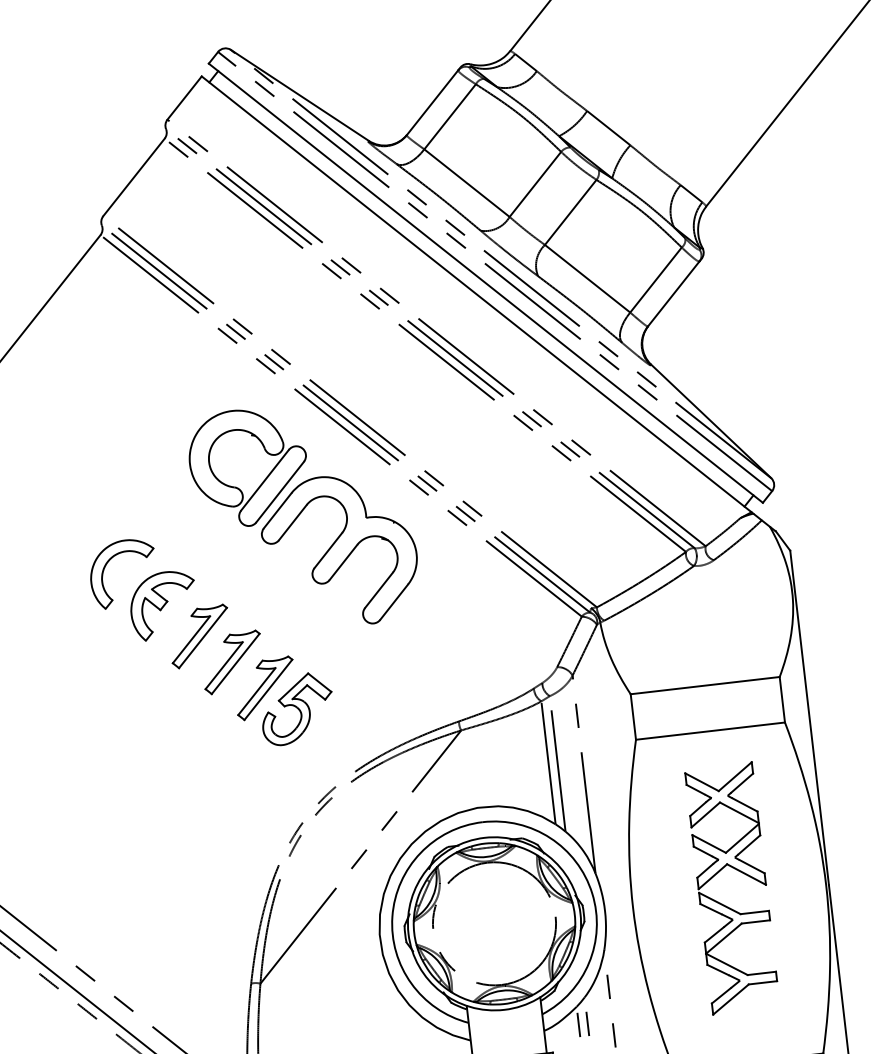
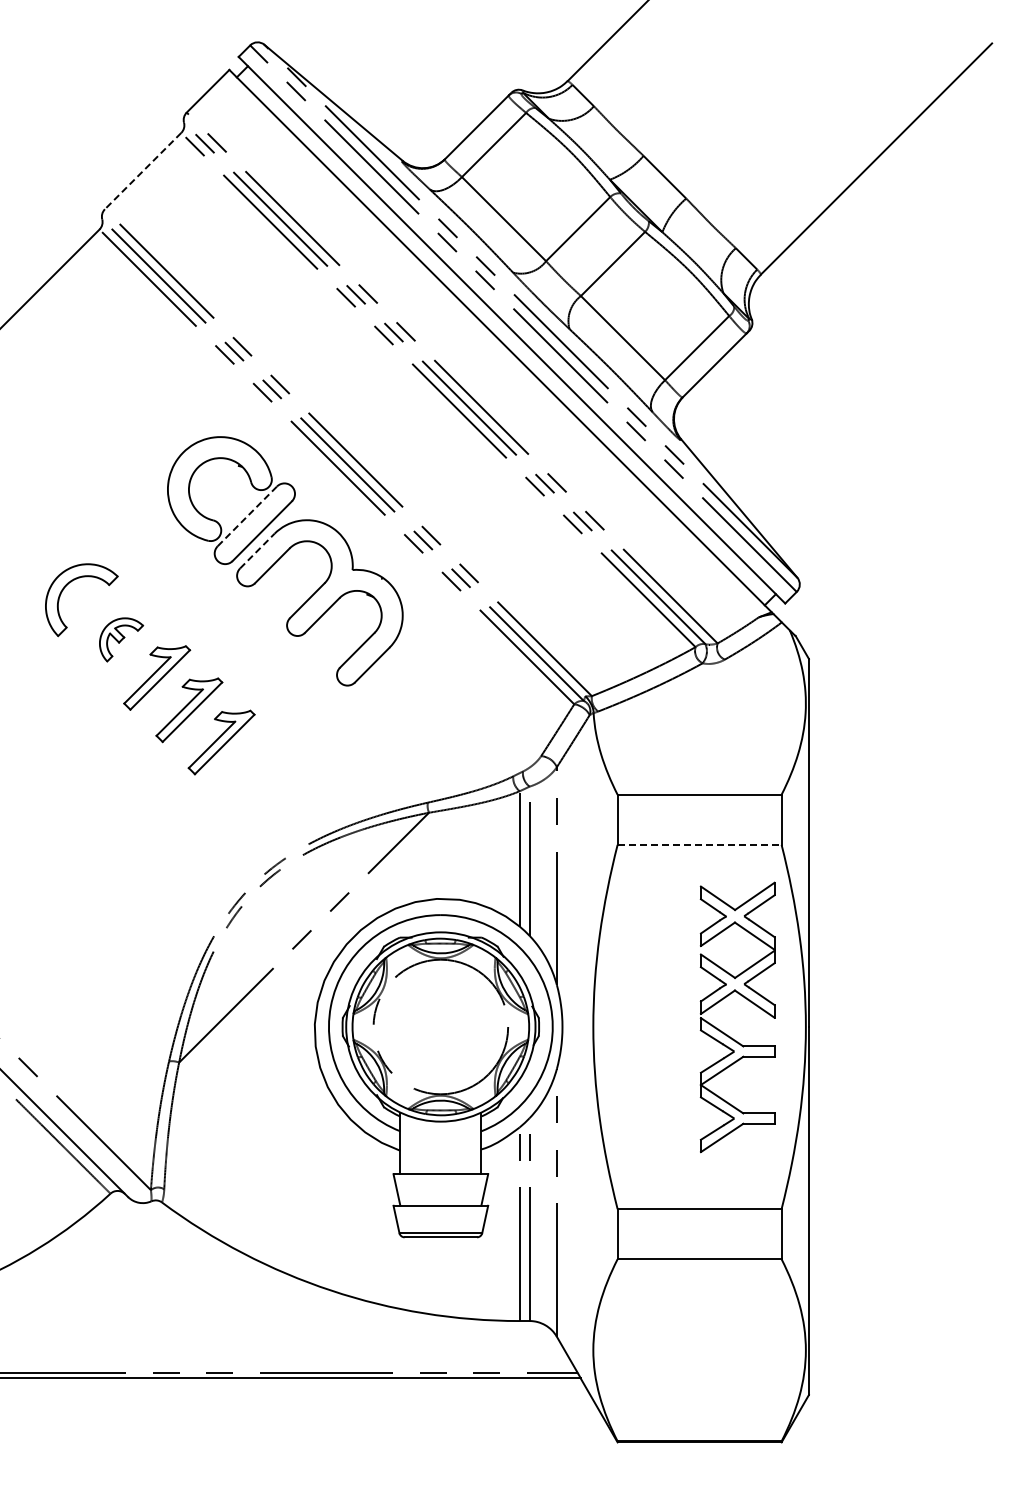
line: (134, 177) -> (143, 171), solid -> dashed
line: (265, 480) -> (247, 516), solid -> dashed
line: (277, 510) -> (257, 550), solid -> dashed
part: (163, 605) -> (121, 639), size x0.6
part: (297, 708) -> (253, 768), removed
line: (710, 730) -> (699, 844), solid -> dashed
part: (739, 872) -> (747, 1000), moved

